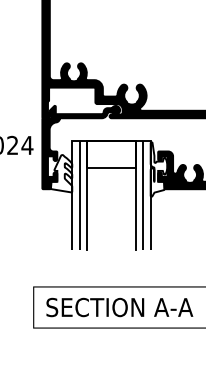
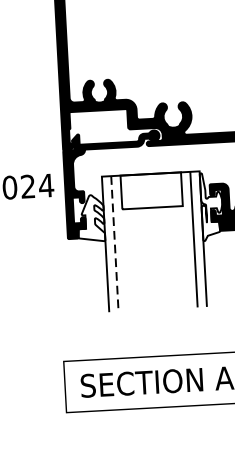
line: (87, 194) -> (124, 242), removed
line: (135, 194) -> (184, 239), removed
line: (79, 195) -> (114, 244), solid -> dashed

